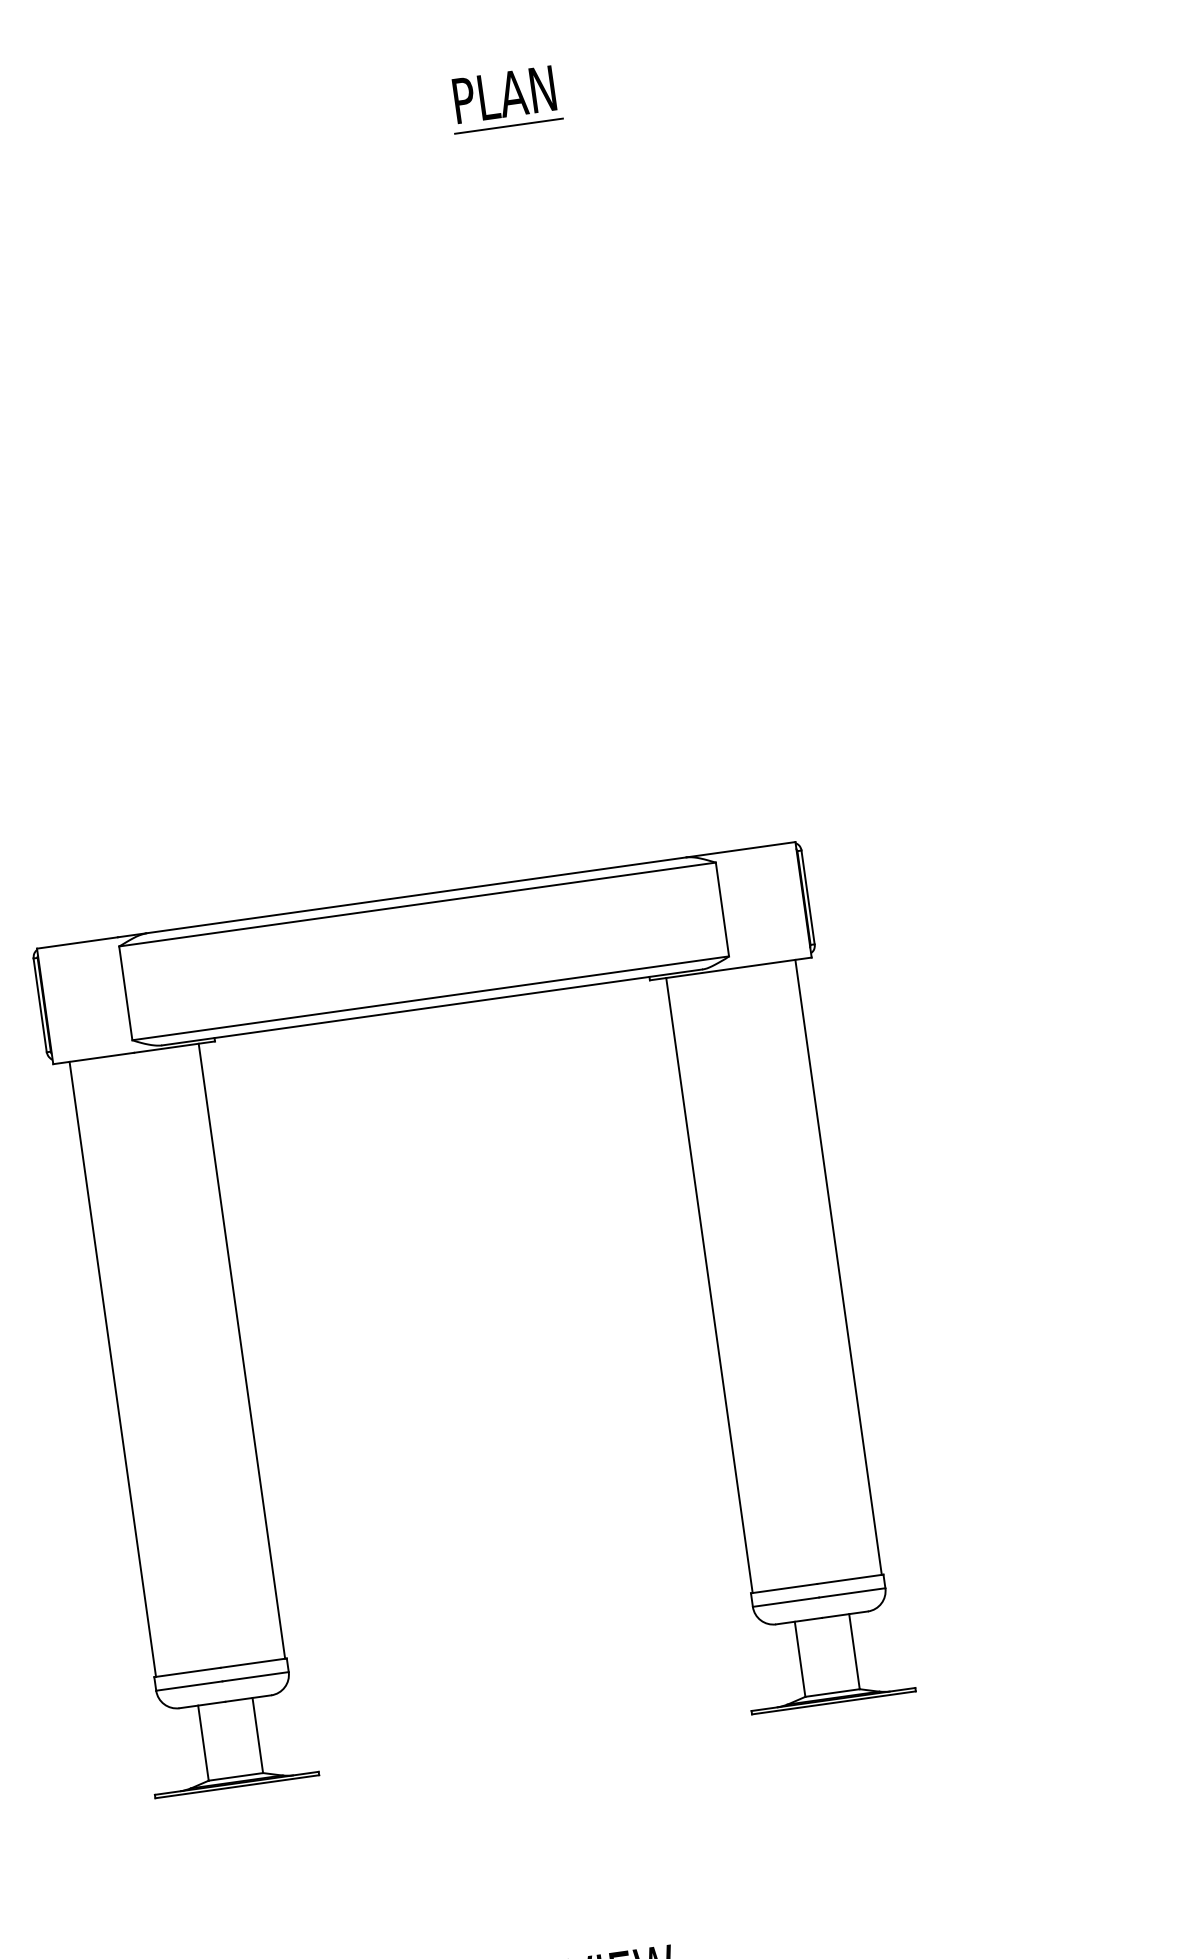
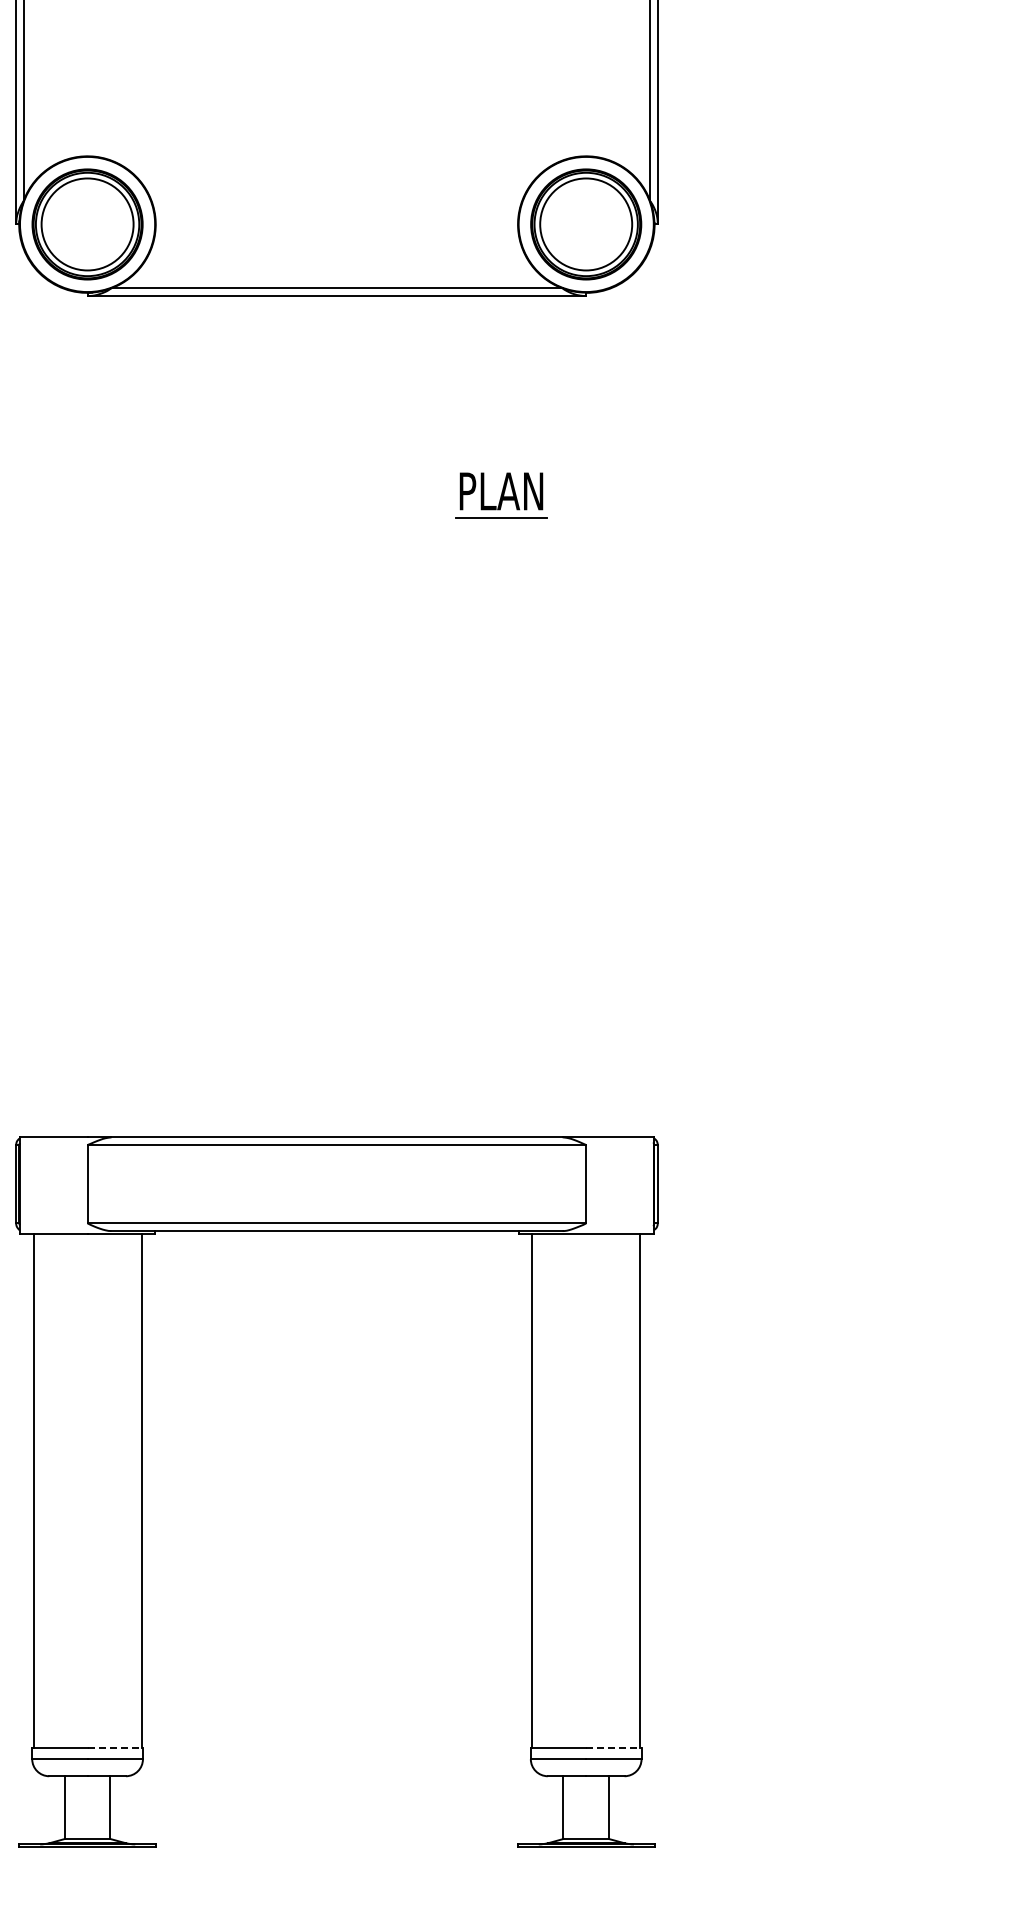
line: (849, 1578) -> (613, 1747), solid -> dashed
line: (253, 1662) -> (115, 1747), solid -> dashed

